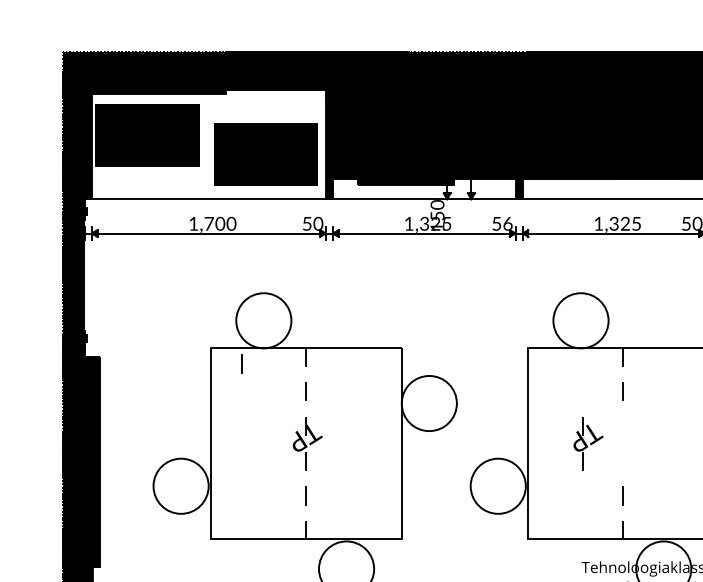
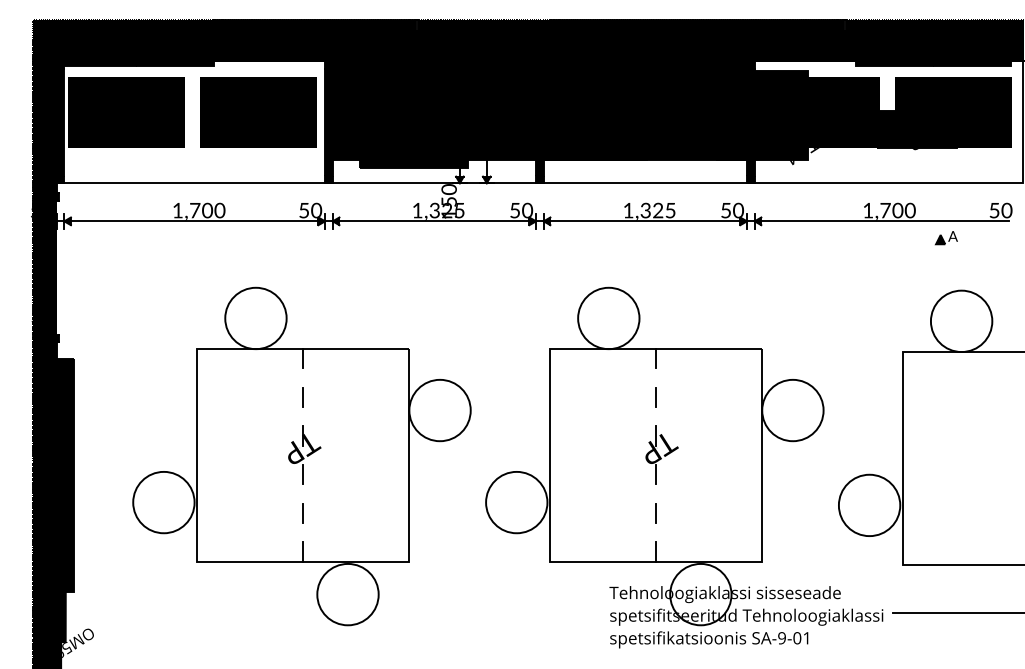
part: (266, 154) -> (258, 112), moved
text: (507, 222) -> (527, 209), 56 -> 50
line: (240, 363) -> (230, 366), removed
part: (587, 443) -> (661, 454), moved

